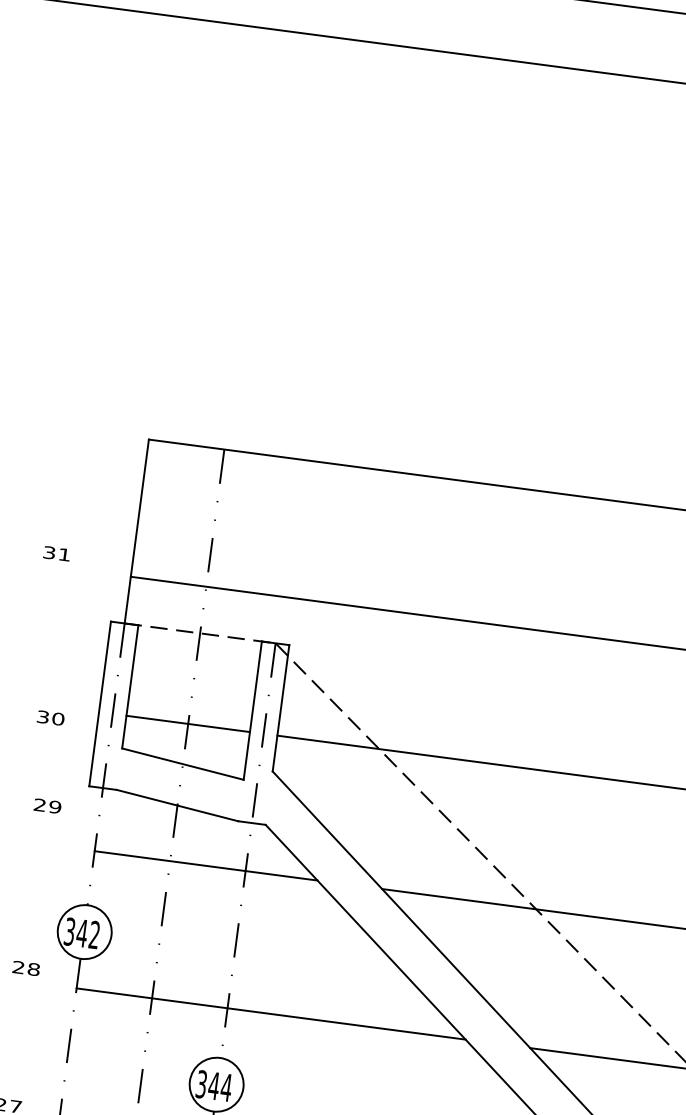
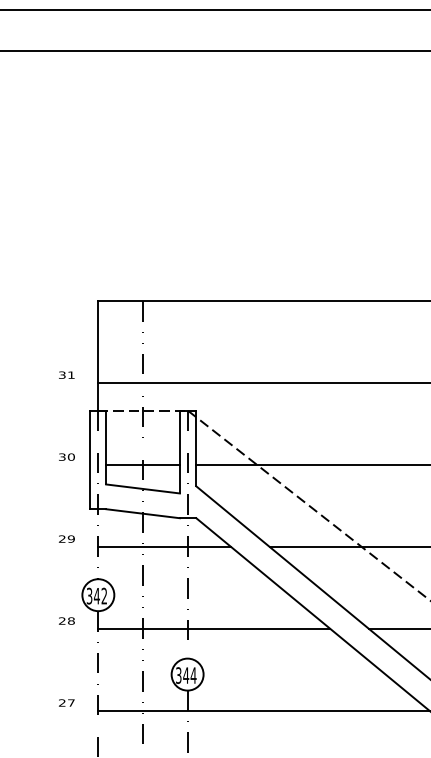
text: (56, 552) -> (66, 374), moved
text: (50, 716) -> (66, 456), moved
text: (47, 805) -> (66, 538), moved

